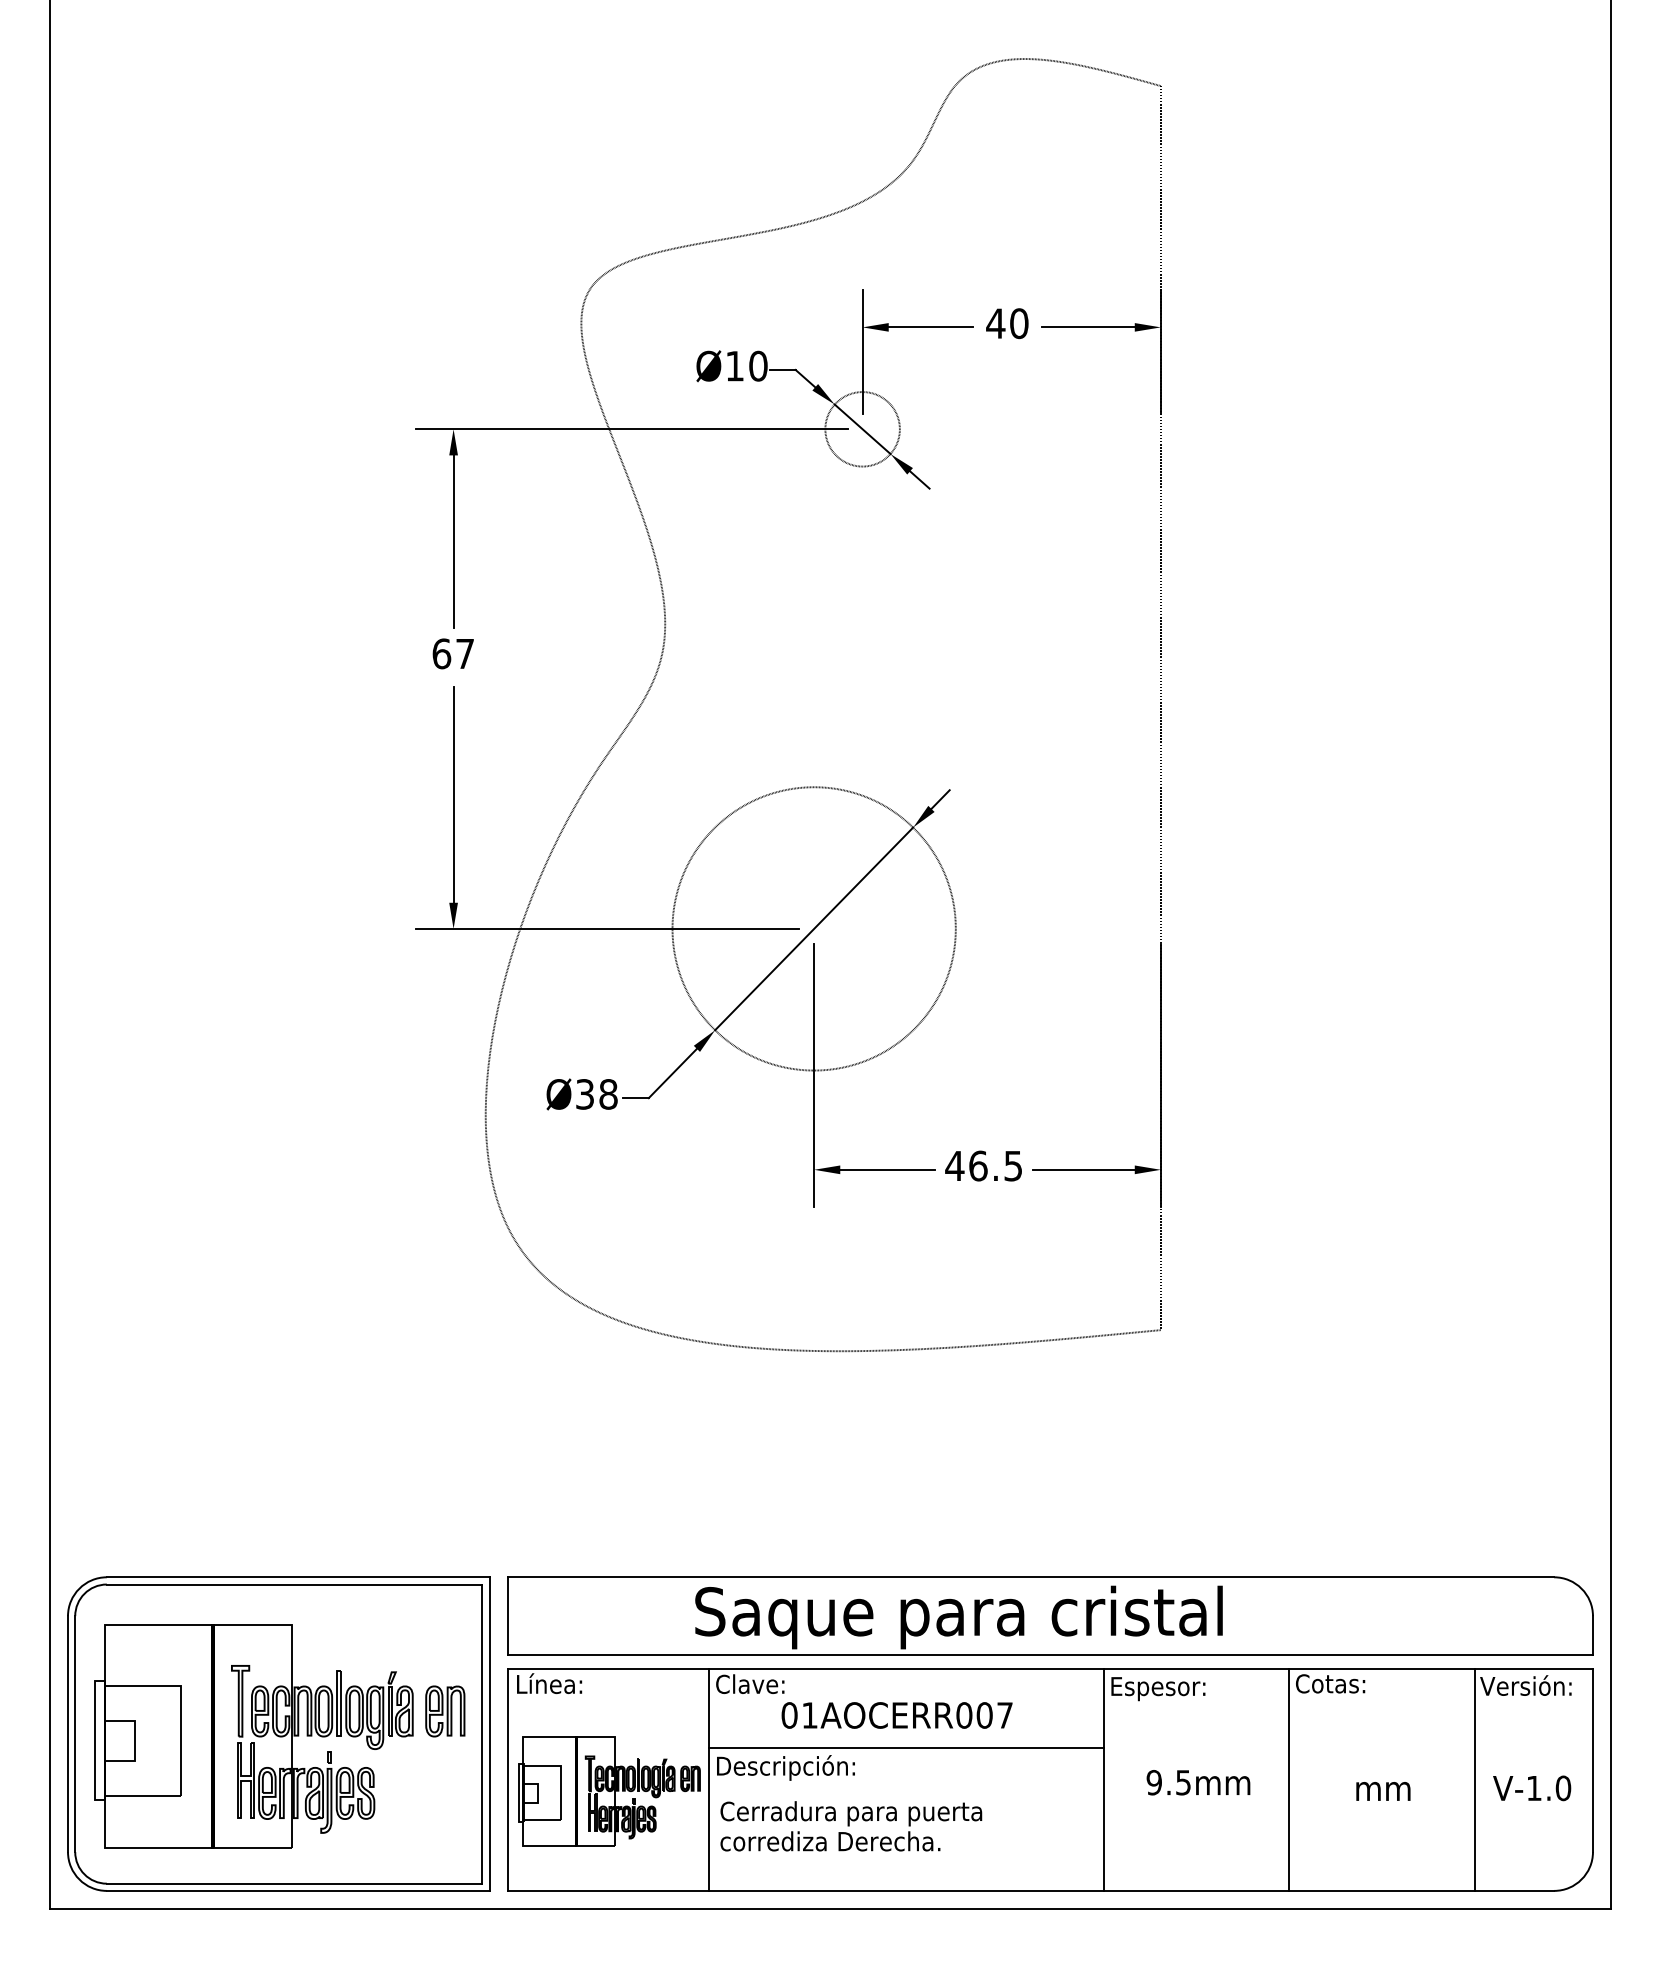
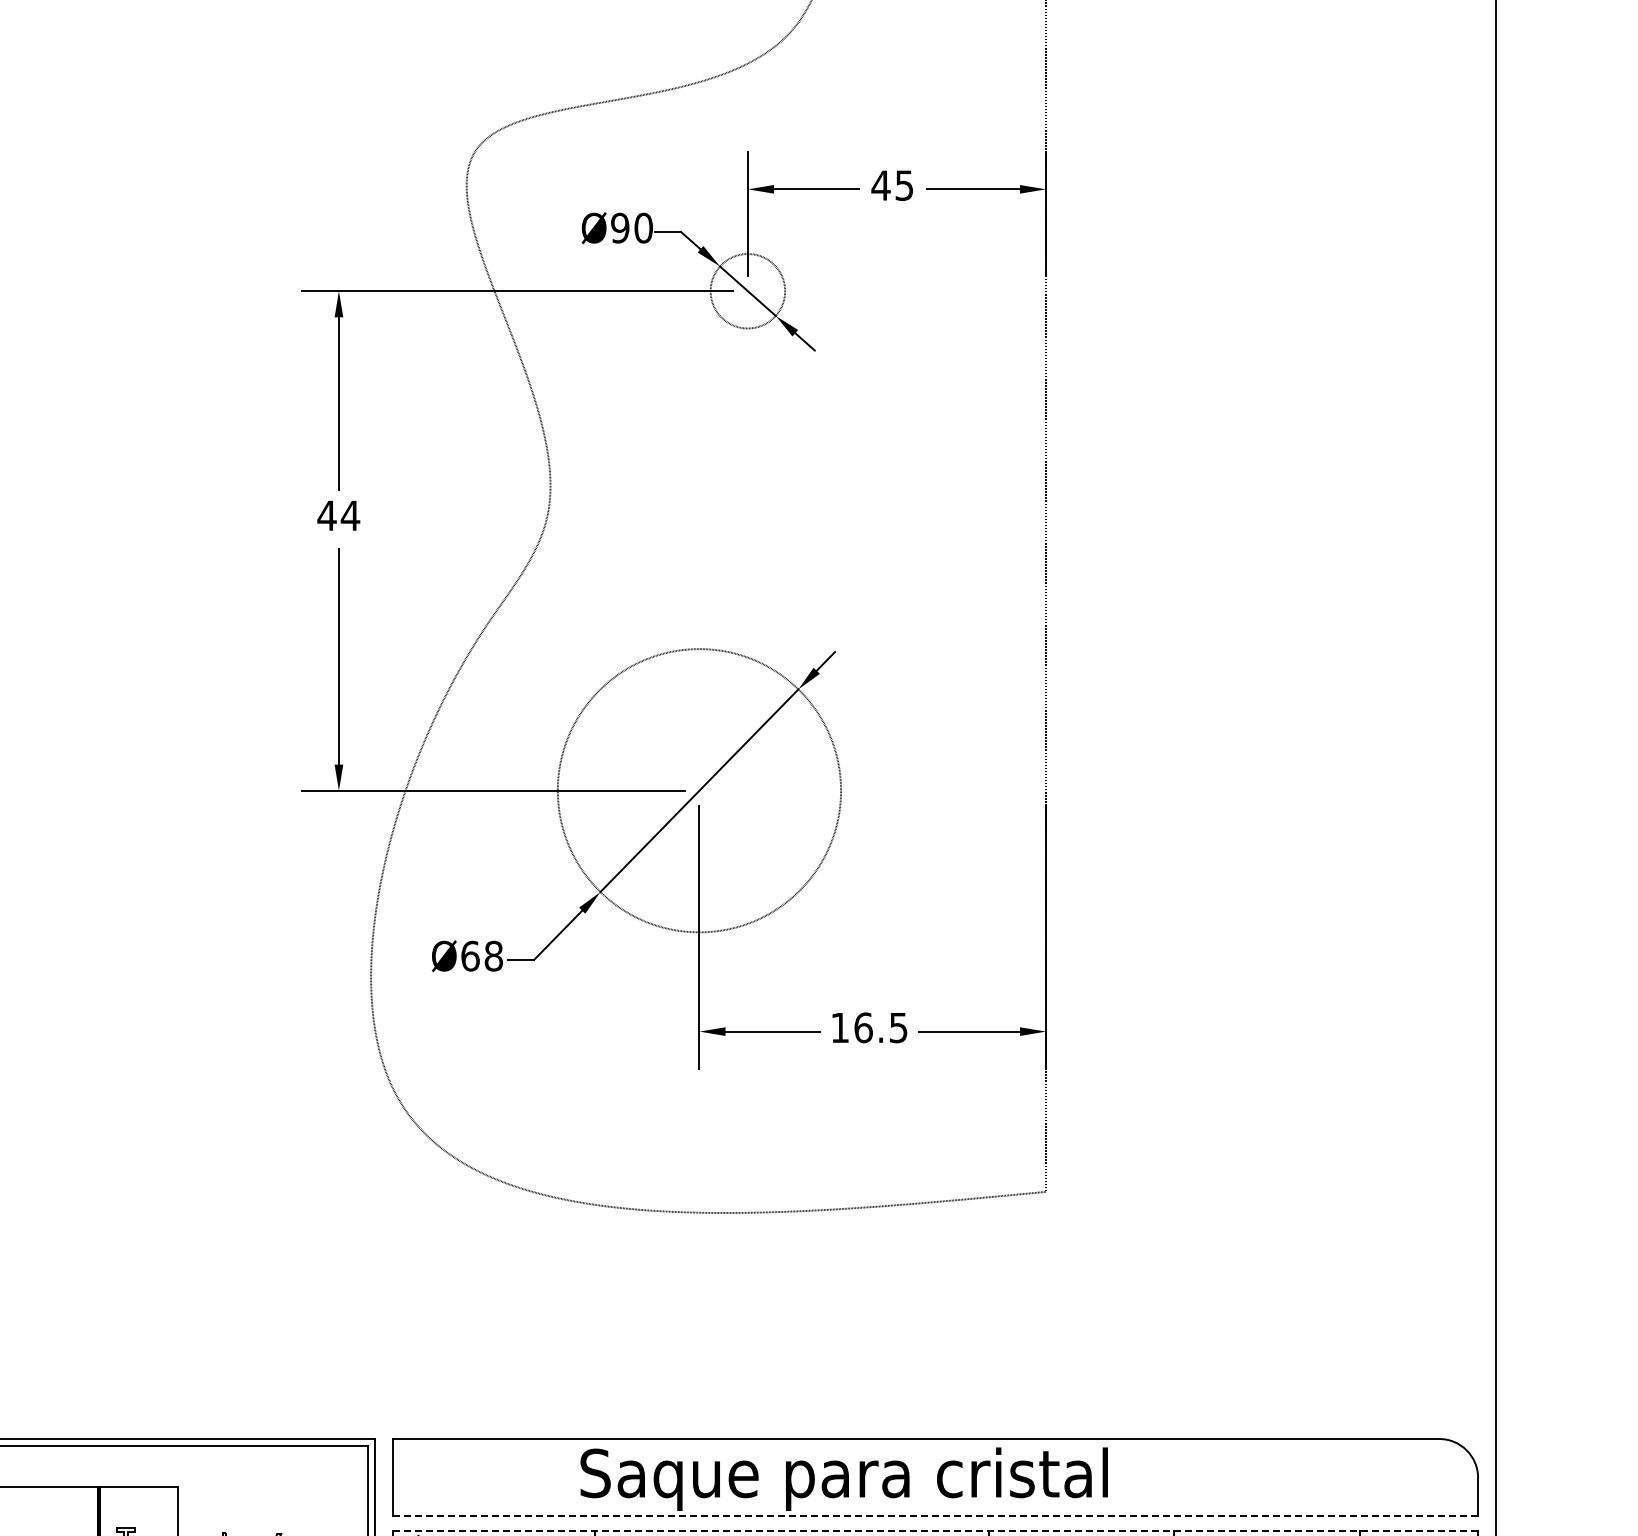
text: (1019, 323) -> (904, 185), 40 -> 45
text: (734, 365) -> (619, 227), Ø10 -> Ø90
text: (453, 653) -> (338, 515), 67 -> 44
text: (585, 1094) -> (470, 956), Ø38 -> Ø68
text: (954, 1165) -> (839, 1027), 46.5 -> 16.5
line: (1050, 1654) -> (935, 1516), solid -> dashed
line: (1050, 1669) -> (935, 1531), solid -> dashed

